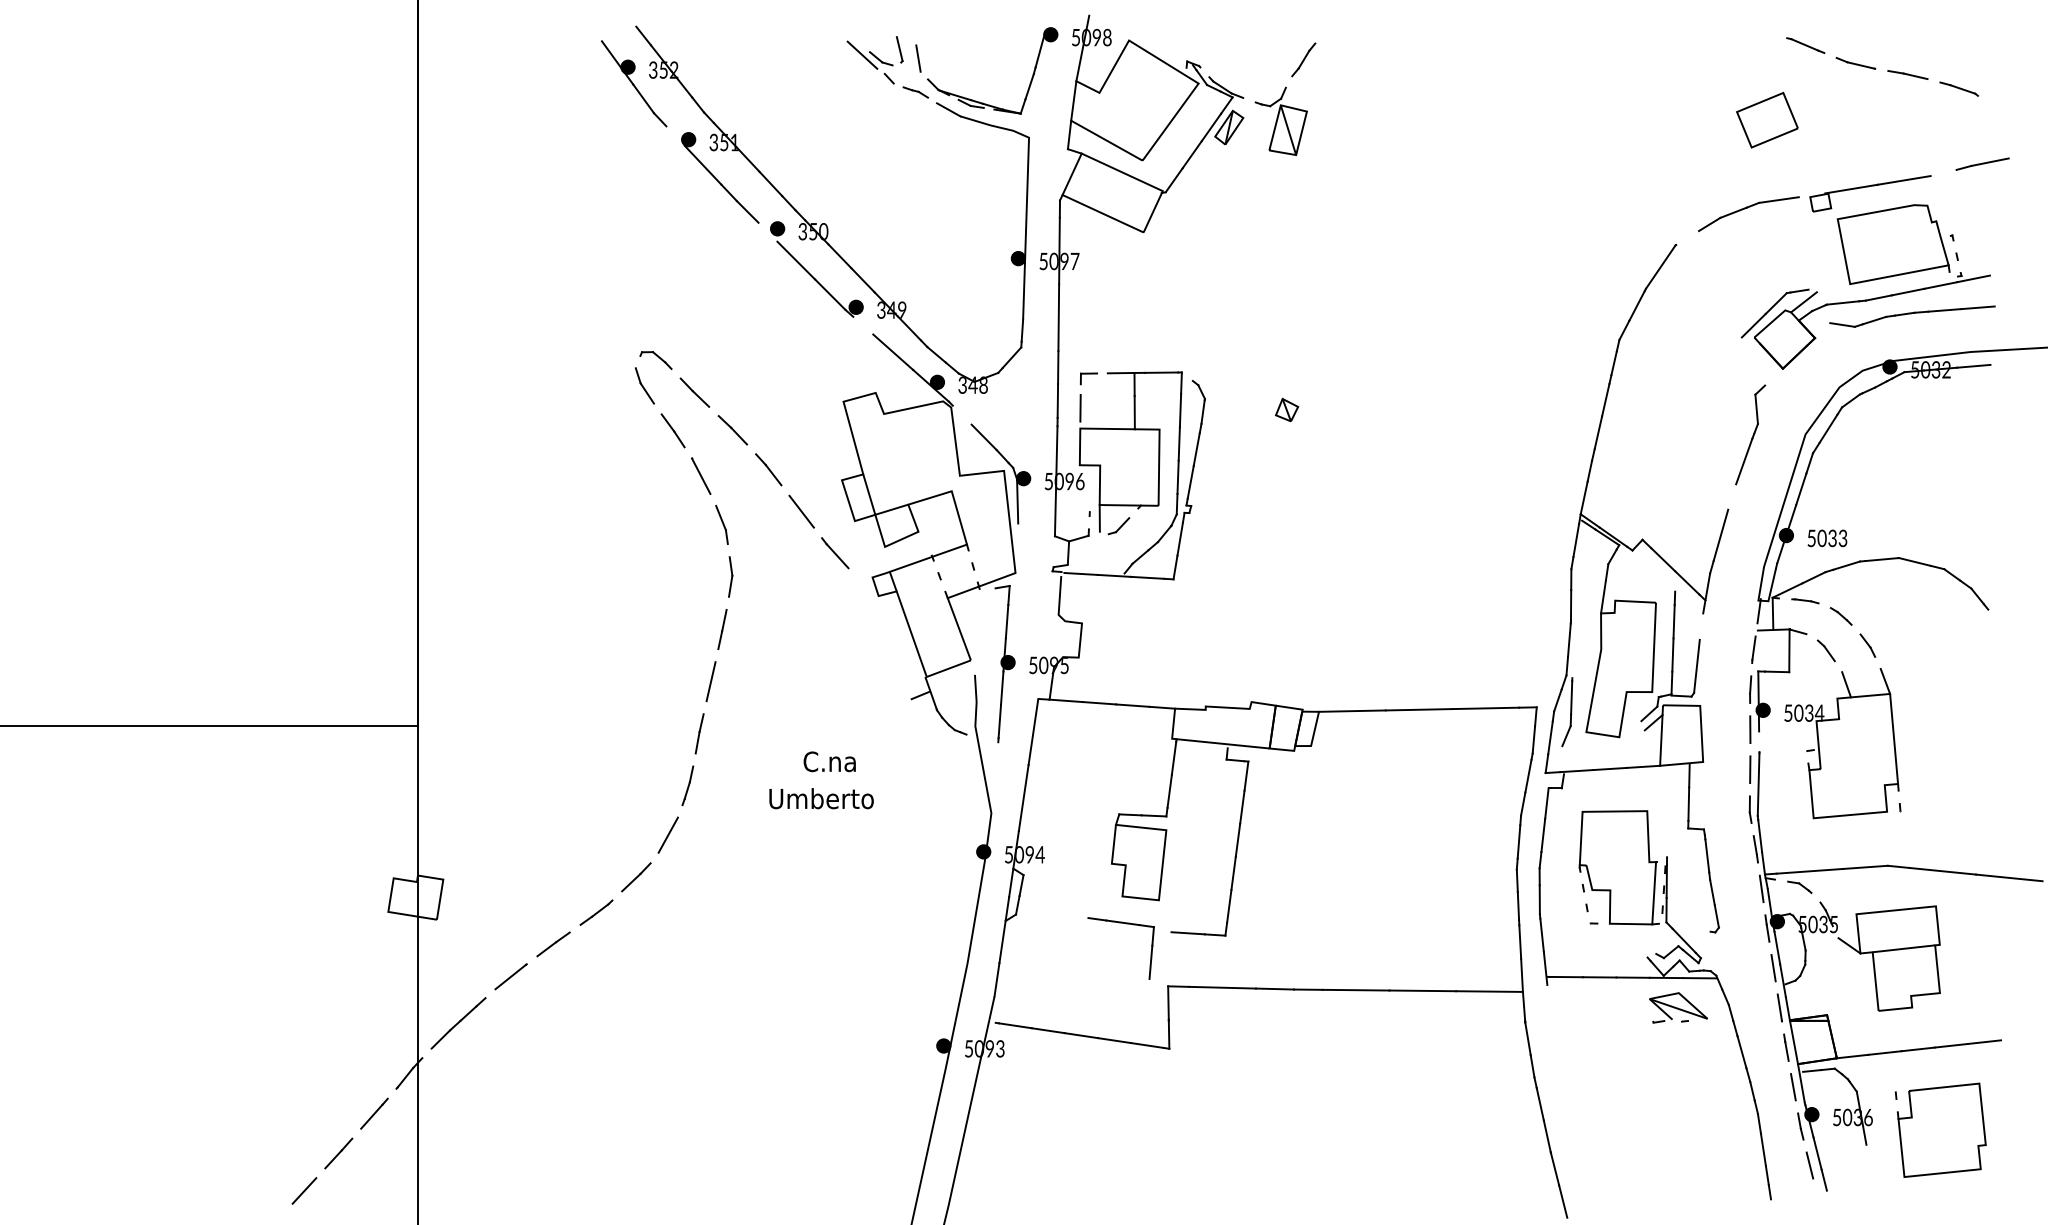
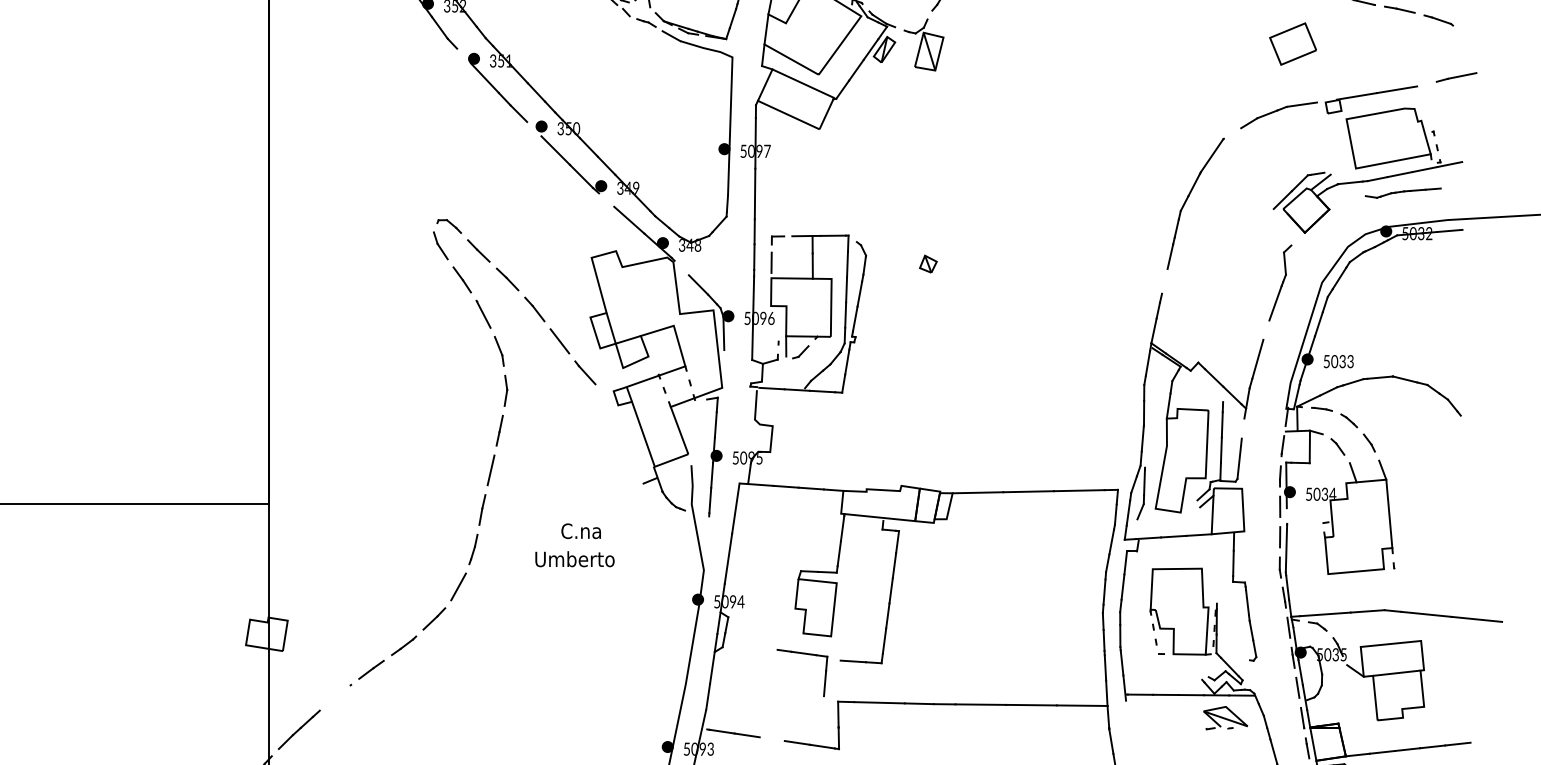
part: (1912, 316) -> (1403, 193), size x0.6
line: (1598, 432) -> (1164, 281), removed
line: (510, 976) -> (338, 694), removed
line: (1080, 1035) -> (771, 739), removed

